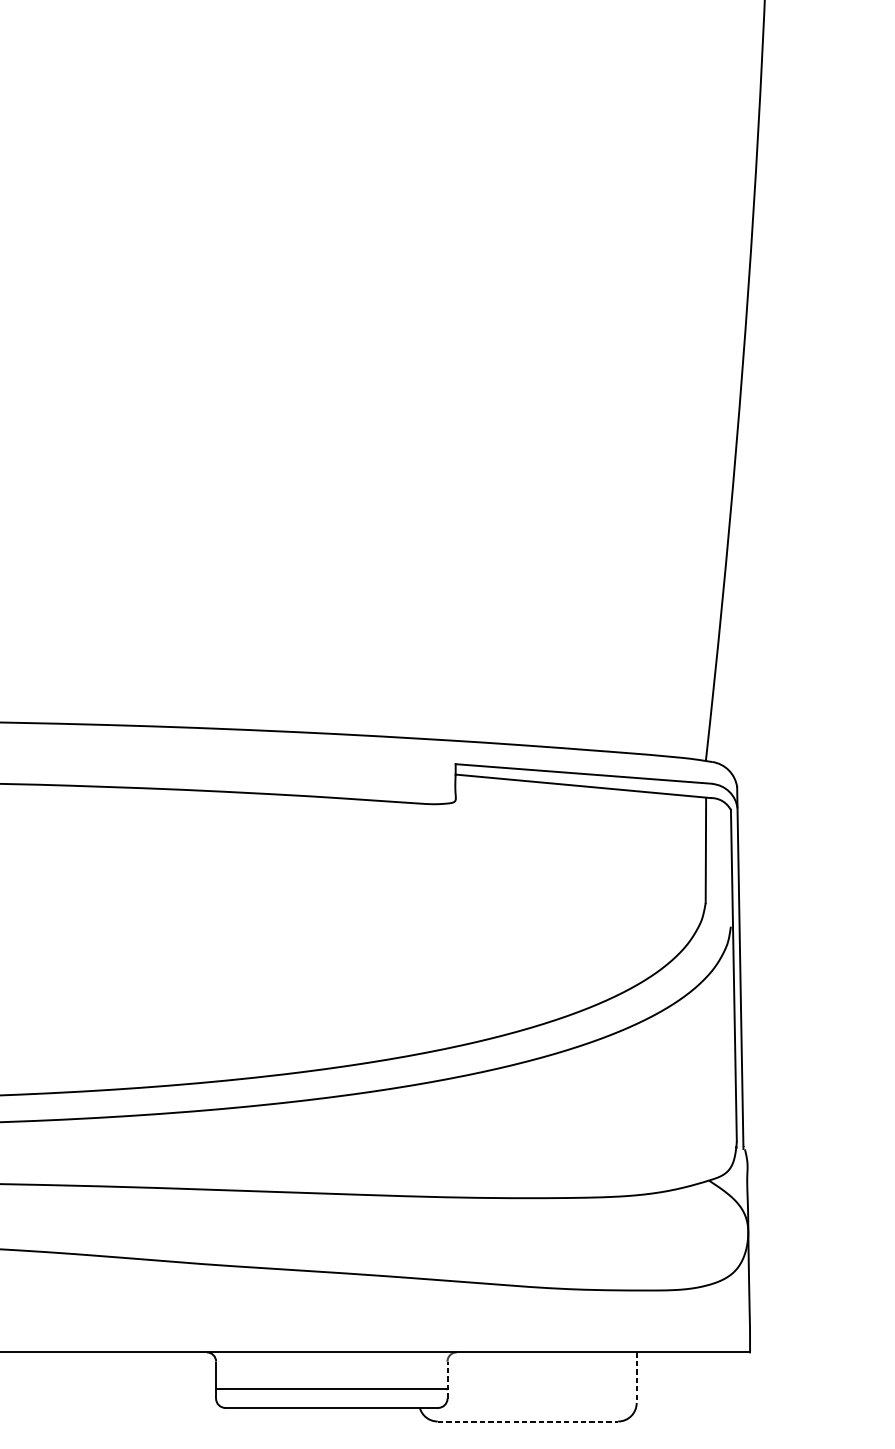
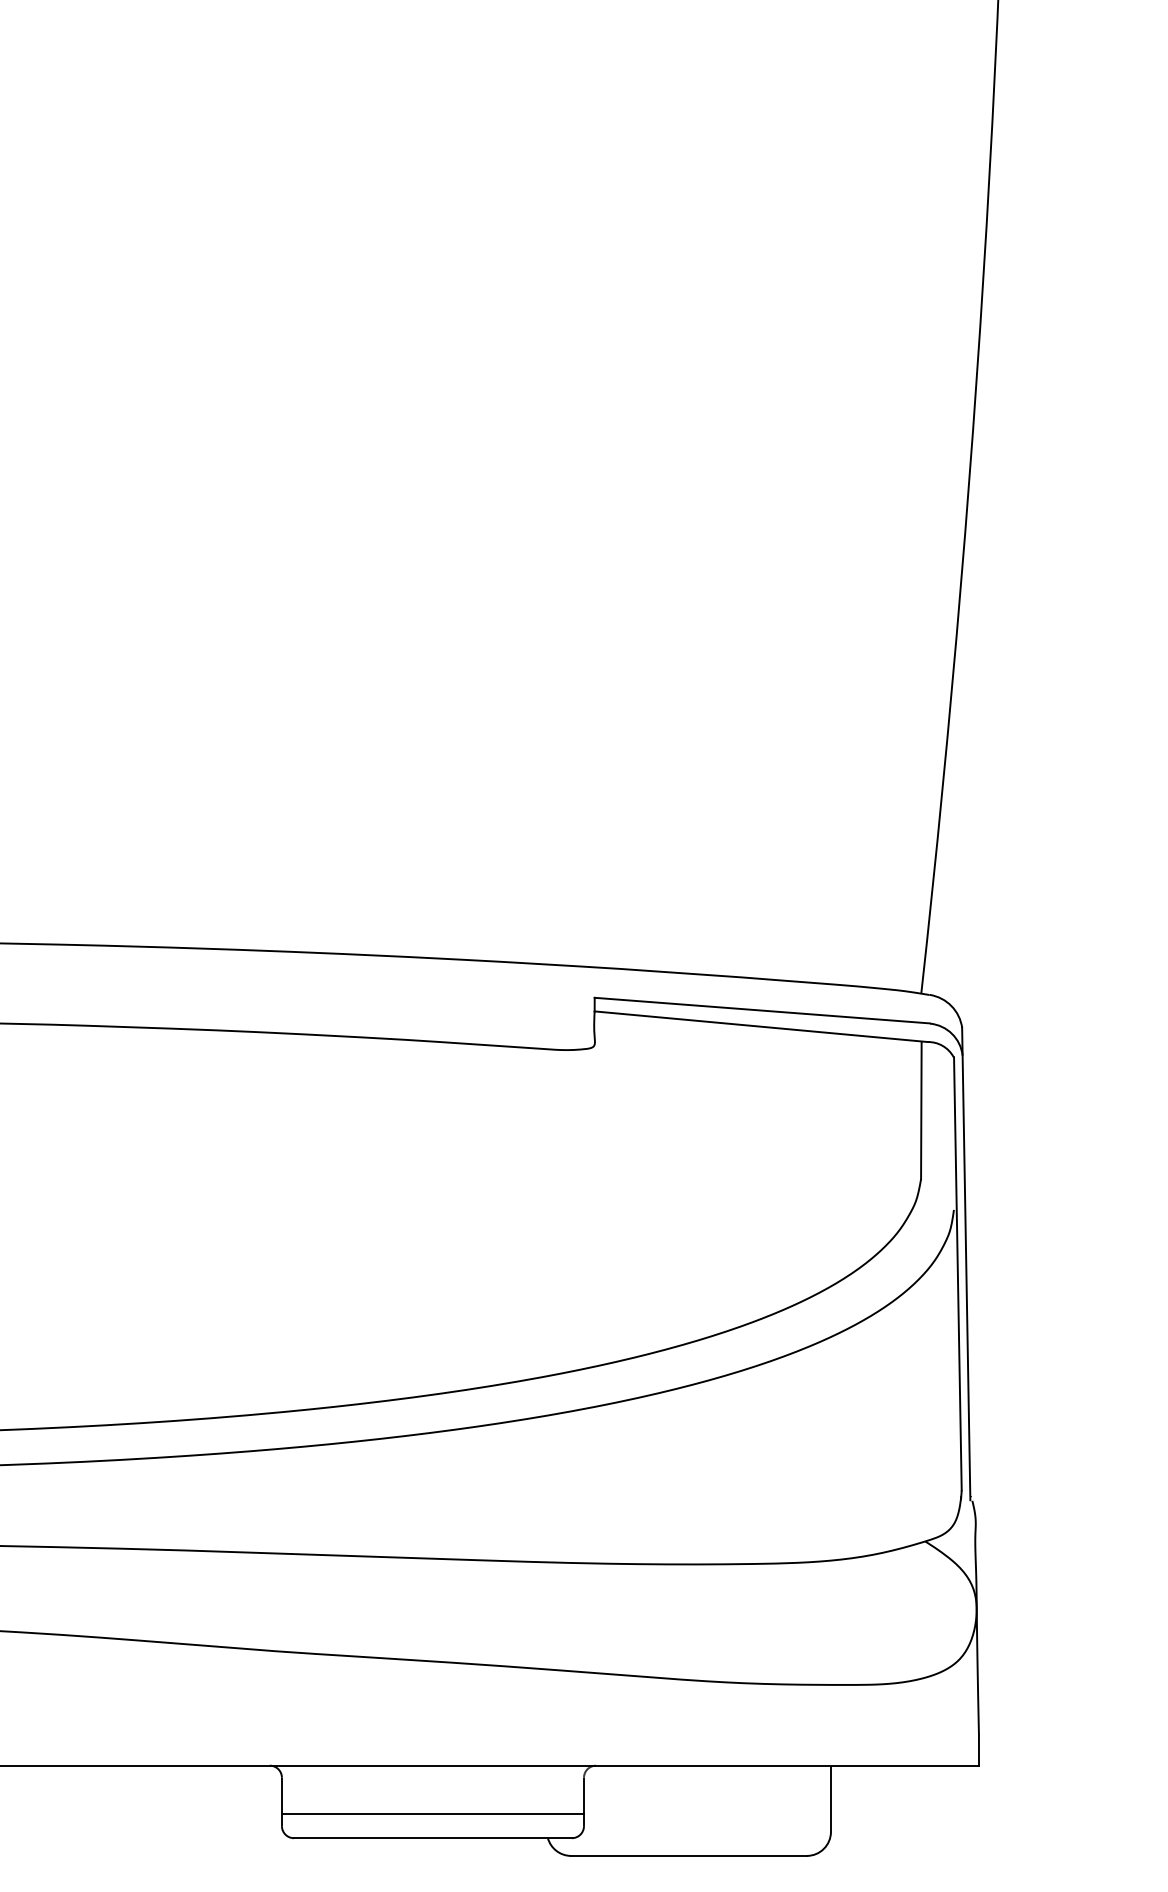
line: (636, 1378) -> (830, 1799), dashed -> solid
line: (447, 1379) -> (584, 1801), dashed -> solid
line: (528, 1421) -> (689, 1855), dashed -> solid

